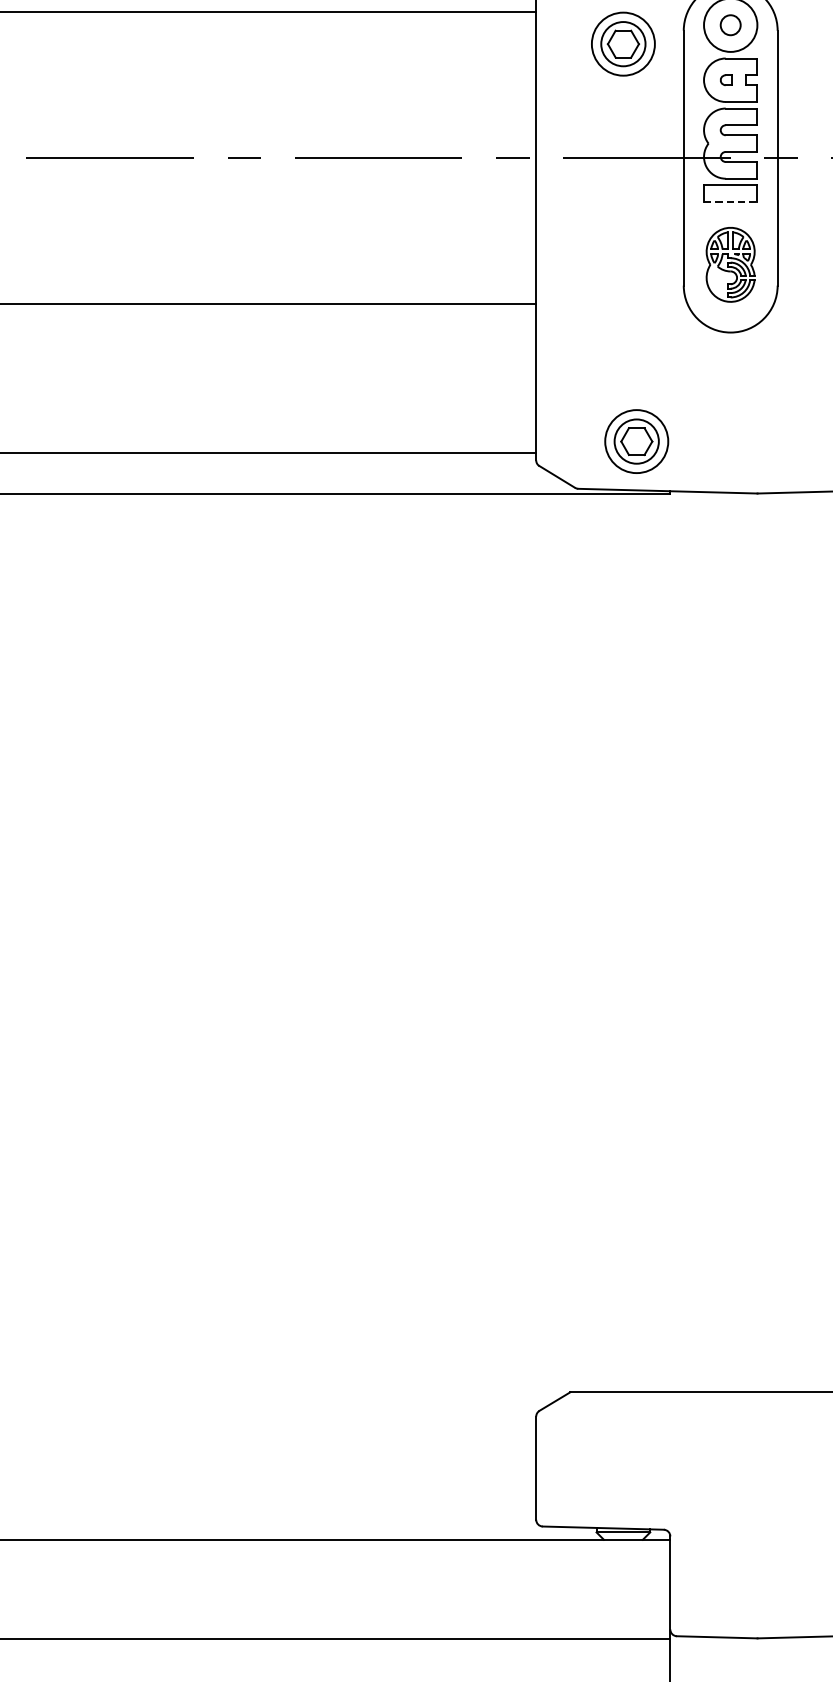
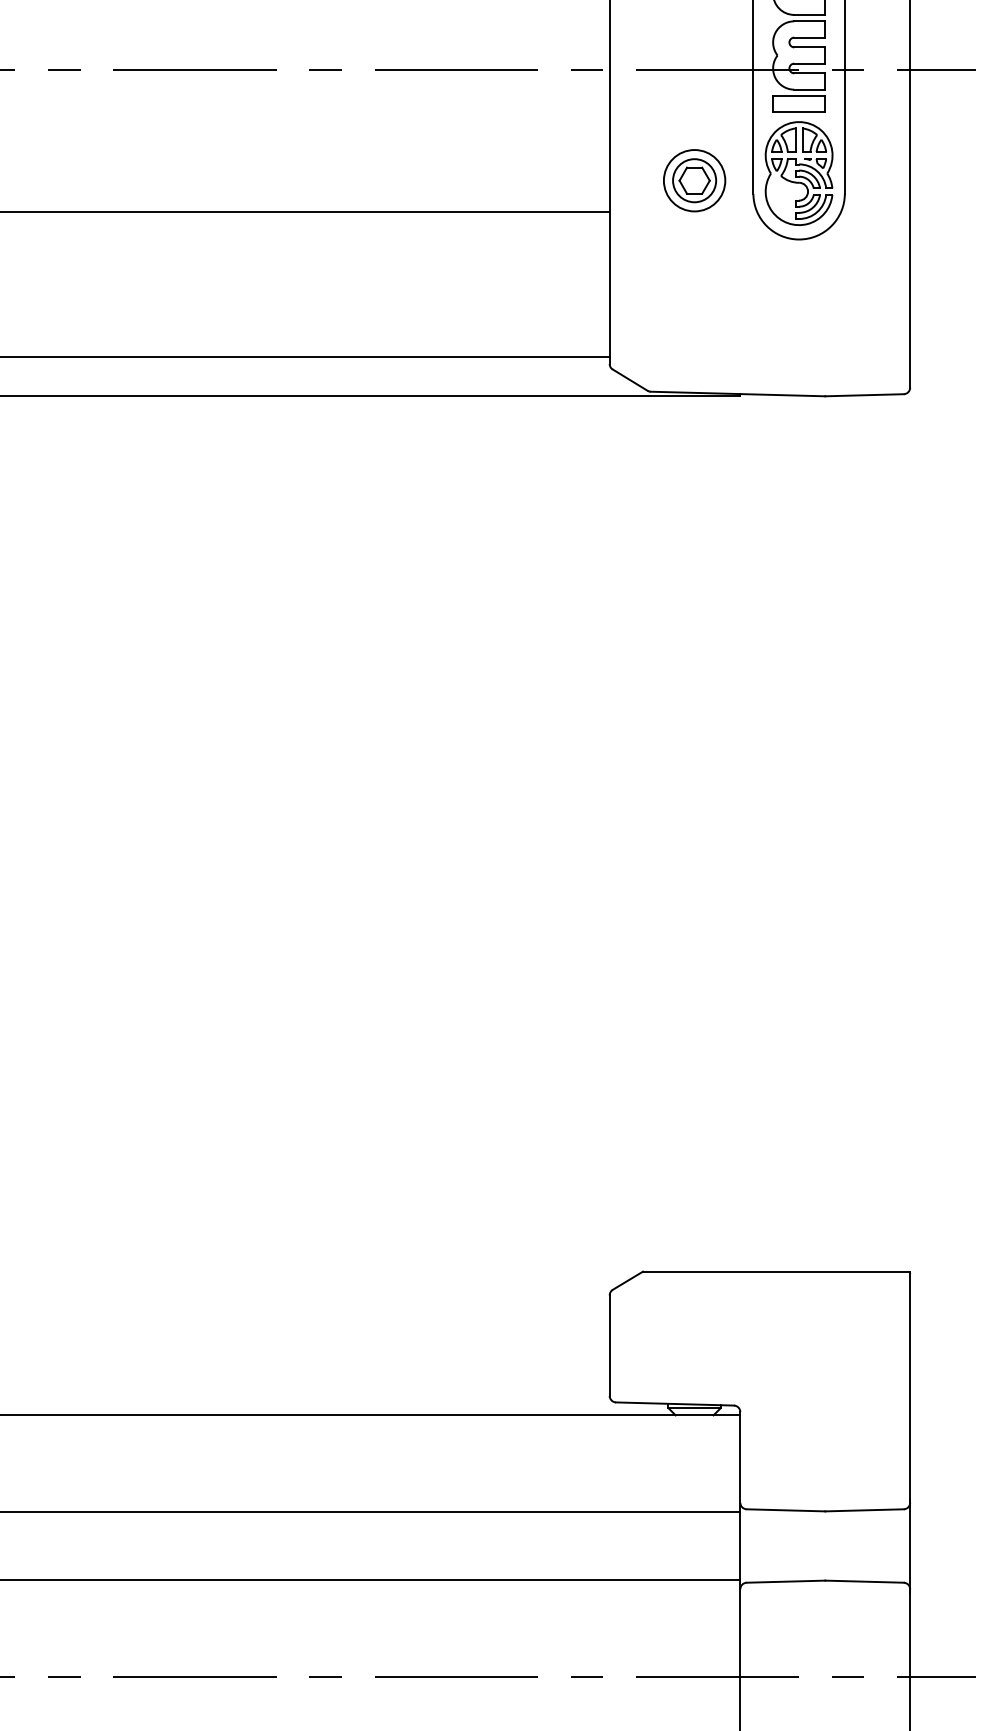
line: (731, 202) -> (799, 112), dashed -> solid
part: (730, 264) -> (798, 173), size x1.43
part: (636, 441) -> (694, 180), moved

